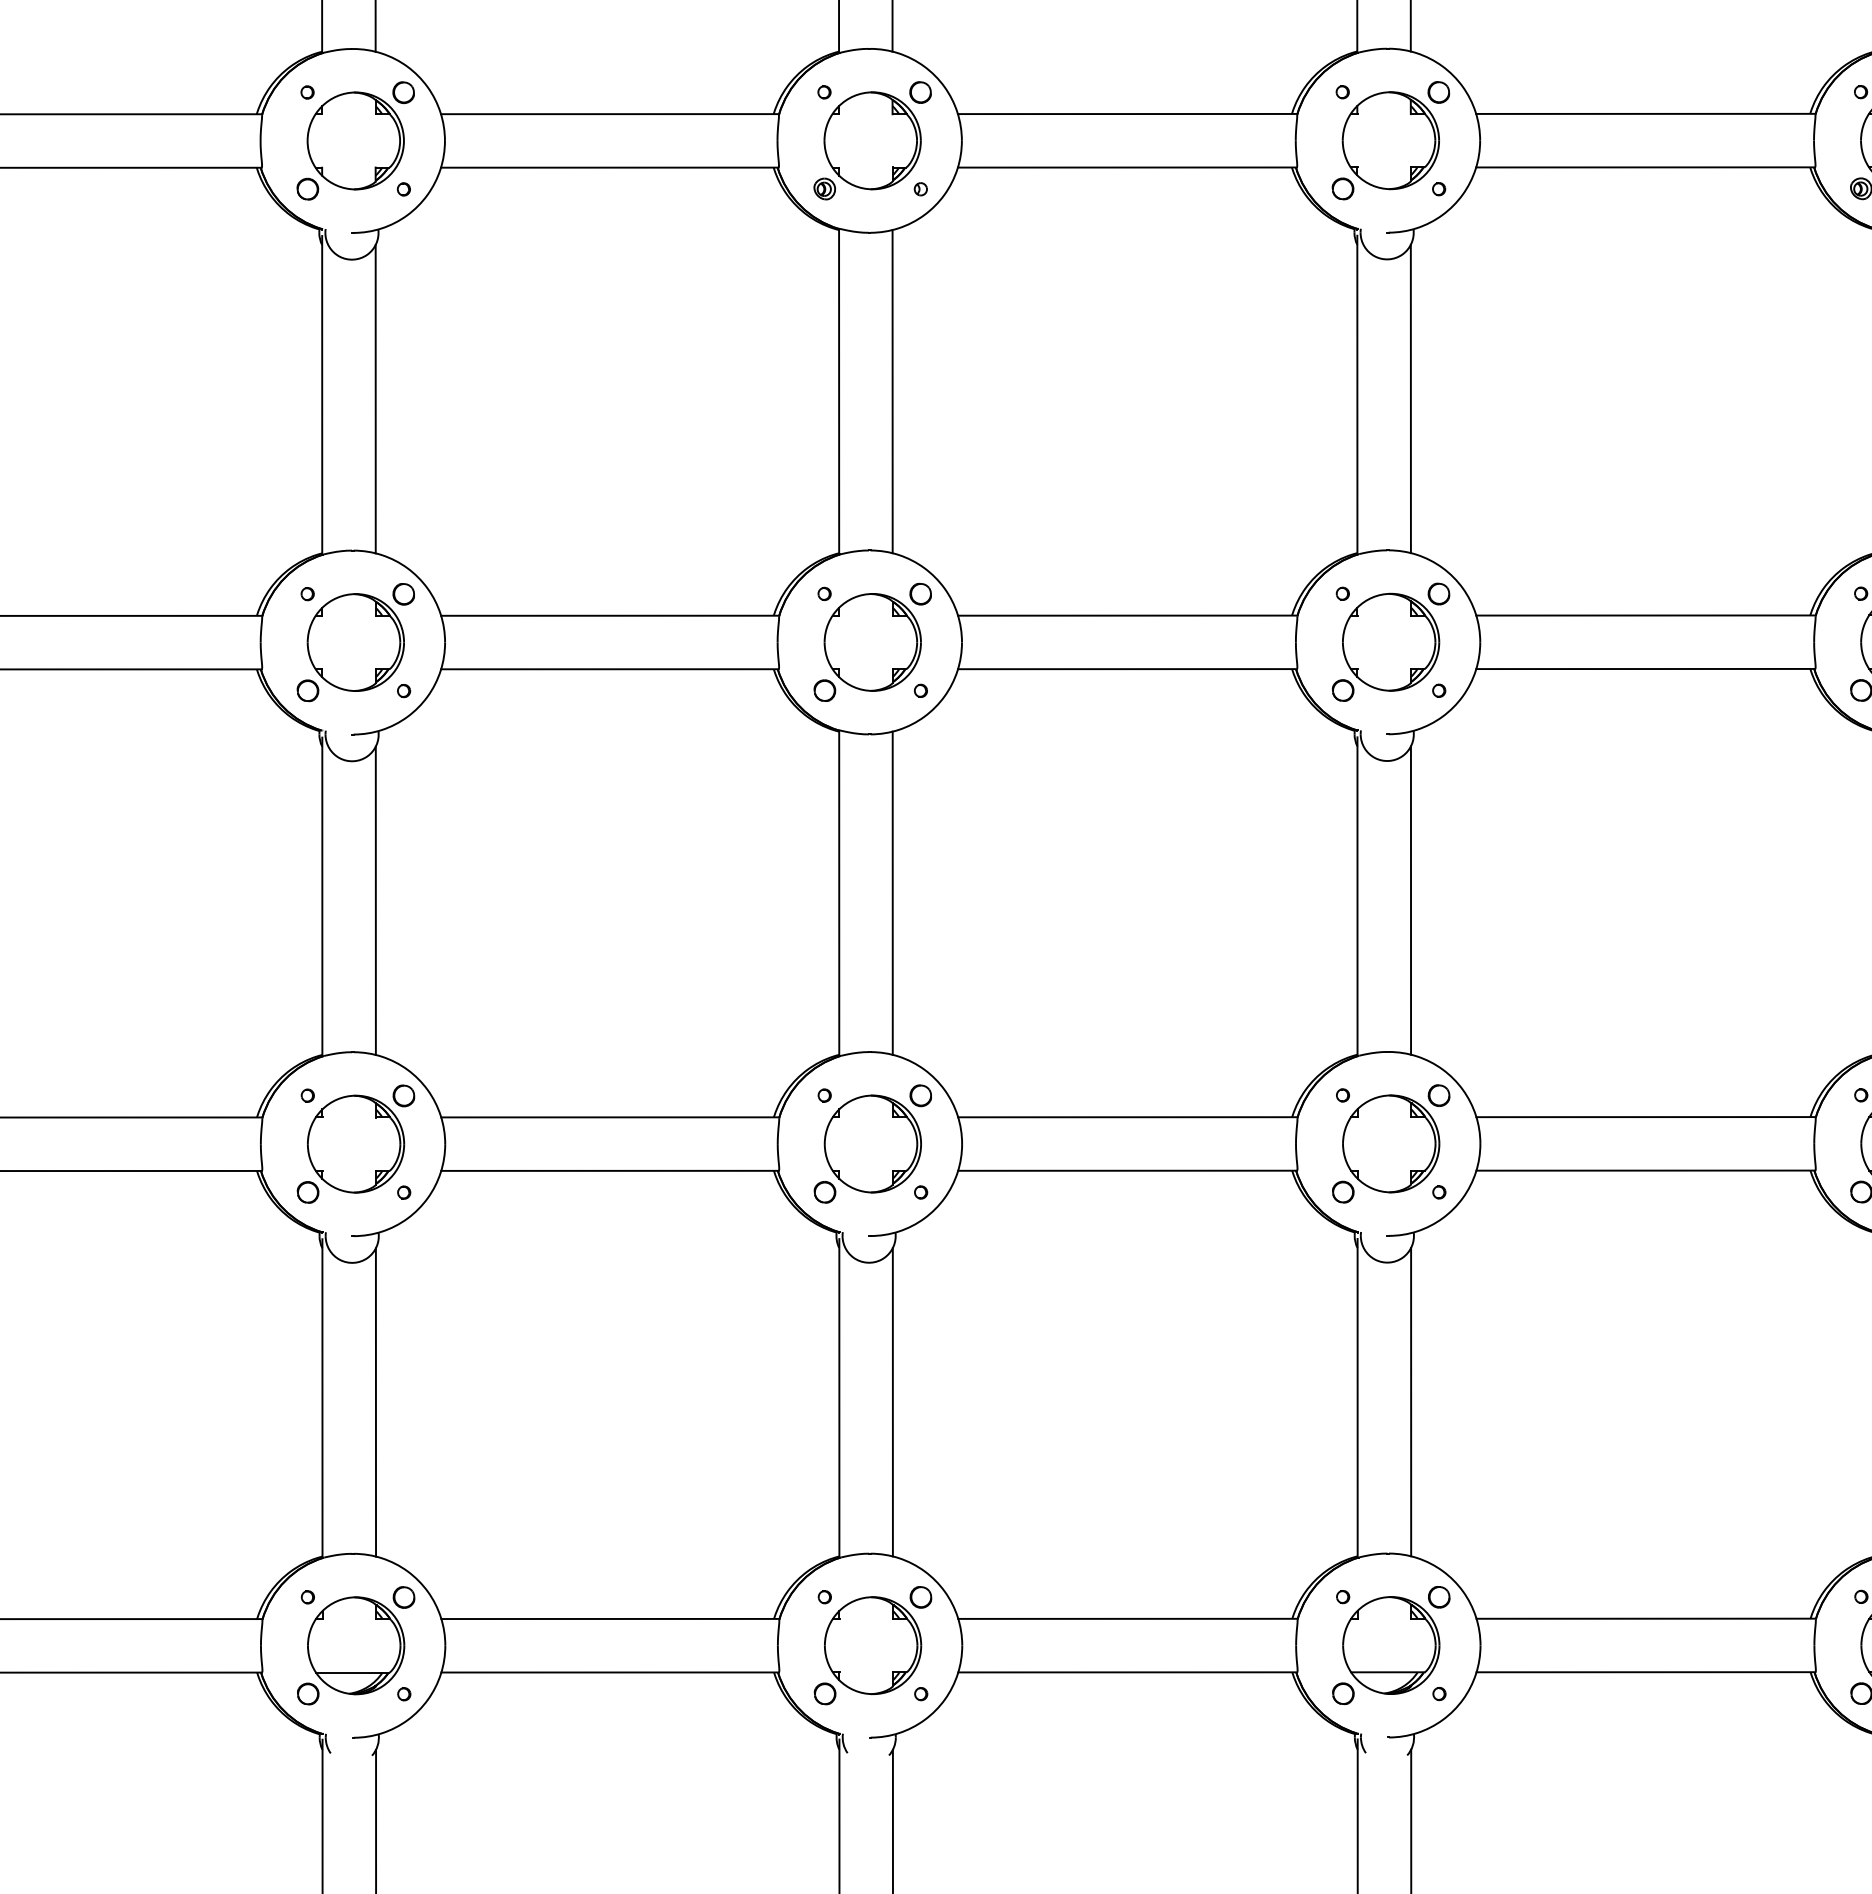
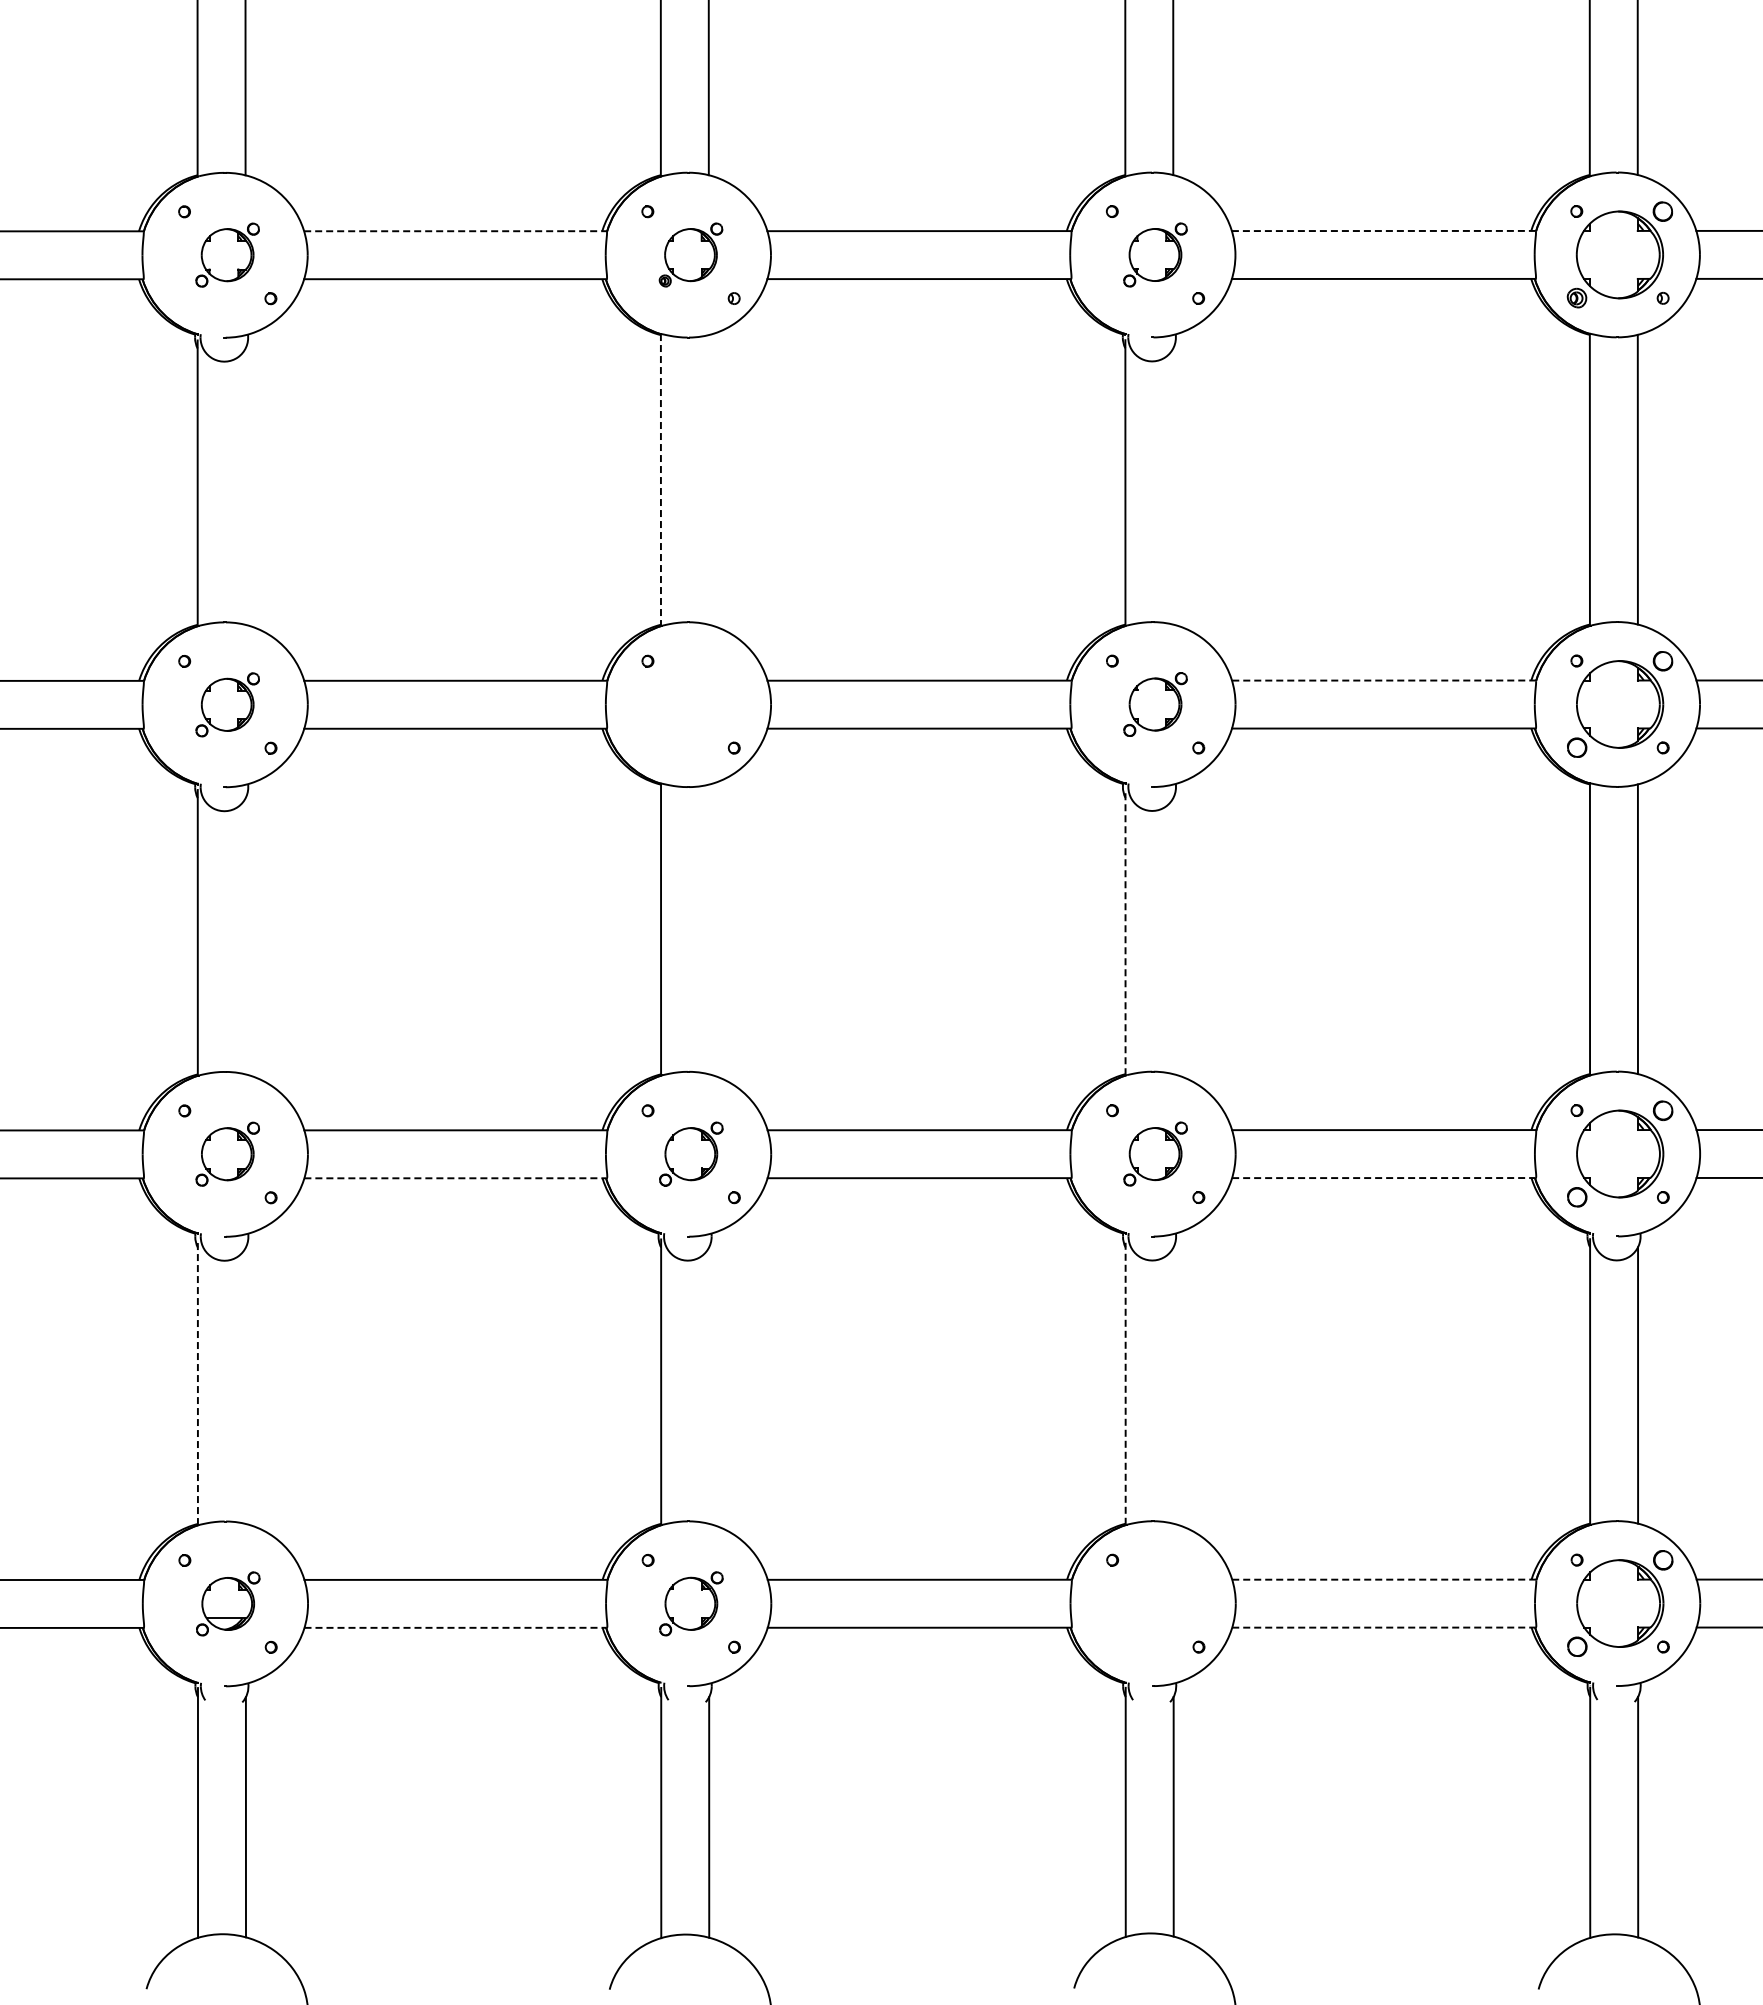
line: (609, 114) -> (455, 231), solid -> dashed
line: (1646, 114) -> (1384, 231), solid -> dashed
part: (355, 140) -> (227, 254), size x0.6
part: (872, 140) -> (690, 254), size x0.6
part: (1390, 140) -> (1155, 254), size x0.6
line: (838, 391) -> (660, 479), solid -> dashed
line: (892, 391) -> (708, 479), removed
line: (375, 398) -> (245, 486), removed
line: (1411, 398) -> (1173, 486), removed
line: (1645, 615) -> (1383, 680), solid -> dashed
part: (355, 642) -> (227, 704), size x0.6
part: (873, 642) -> (691, 704), removed
part: (1390, 642) -> (1155, 704), size x0.6
line: (892, 893) -> (708, 929), removed
line: (1357, 896) -> (1125, 932), solid -> dashed
line: (1411, 899) -> (1173, 935), removed
line: (375, 901) -> (245, 936), removed
part: (355, 1143) -> (227, 1153), size x0.6
part: (873, 1143) -> (691, 1153), size x0.6
part: (1390, 1143) -> (1155, 1153), size x0.6
line: (611, 1171) -> (456, 1178), solid -> dashed
line: (1645, 1171) -> (1383, 1178), solid -> dashed
line: (322, 1398) -> (197, 1382), solid -> dashed
line: (1357, 1398) -> (1125, 1382), solid -> dashed
line: (375, 1402) -> (245, 1385), removed
line: (893, 1402) -> (709, 1385), removed
line: (1411, 1402) -> (1173, 1385), removed
line: (1646, 1618) -> (1384, 1579), solid -> dashed
part: (356, 1645) -> (228, 1603), size x0.6
part: (873, 1645) -> (691, 1603), size x0.6
part: (1390, 1645) -> (1155, 1603), removed
line: (611, 1672) -> (456, 1627), solid -> dashed
line: (1646, 1672) -> (1384, 1627), solid -> dashed

